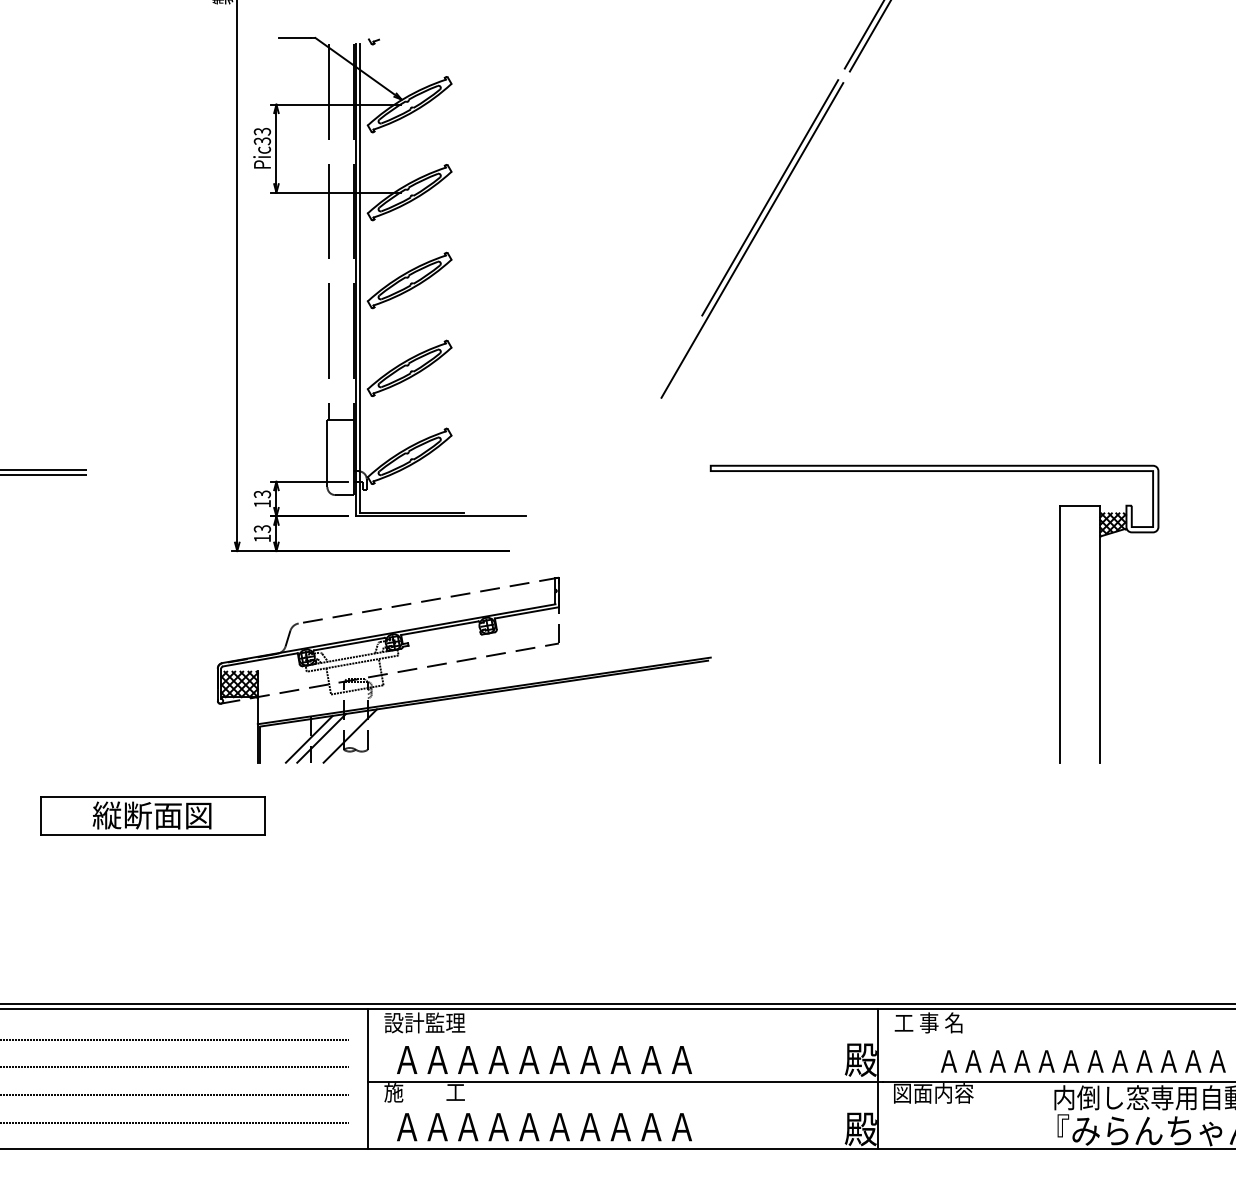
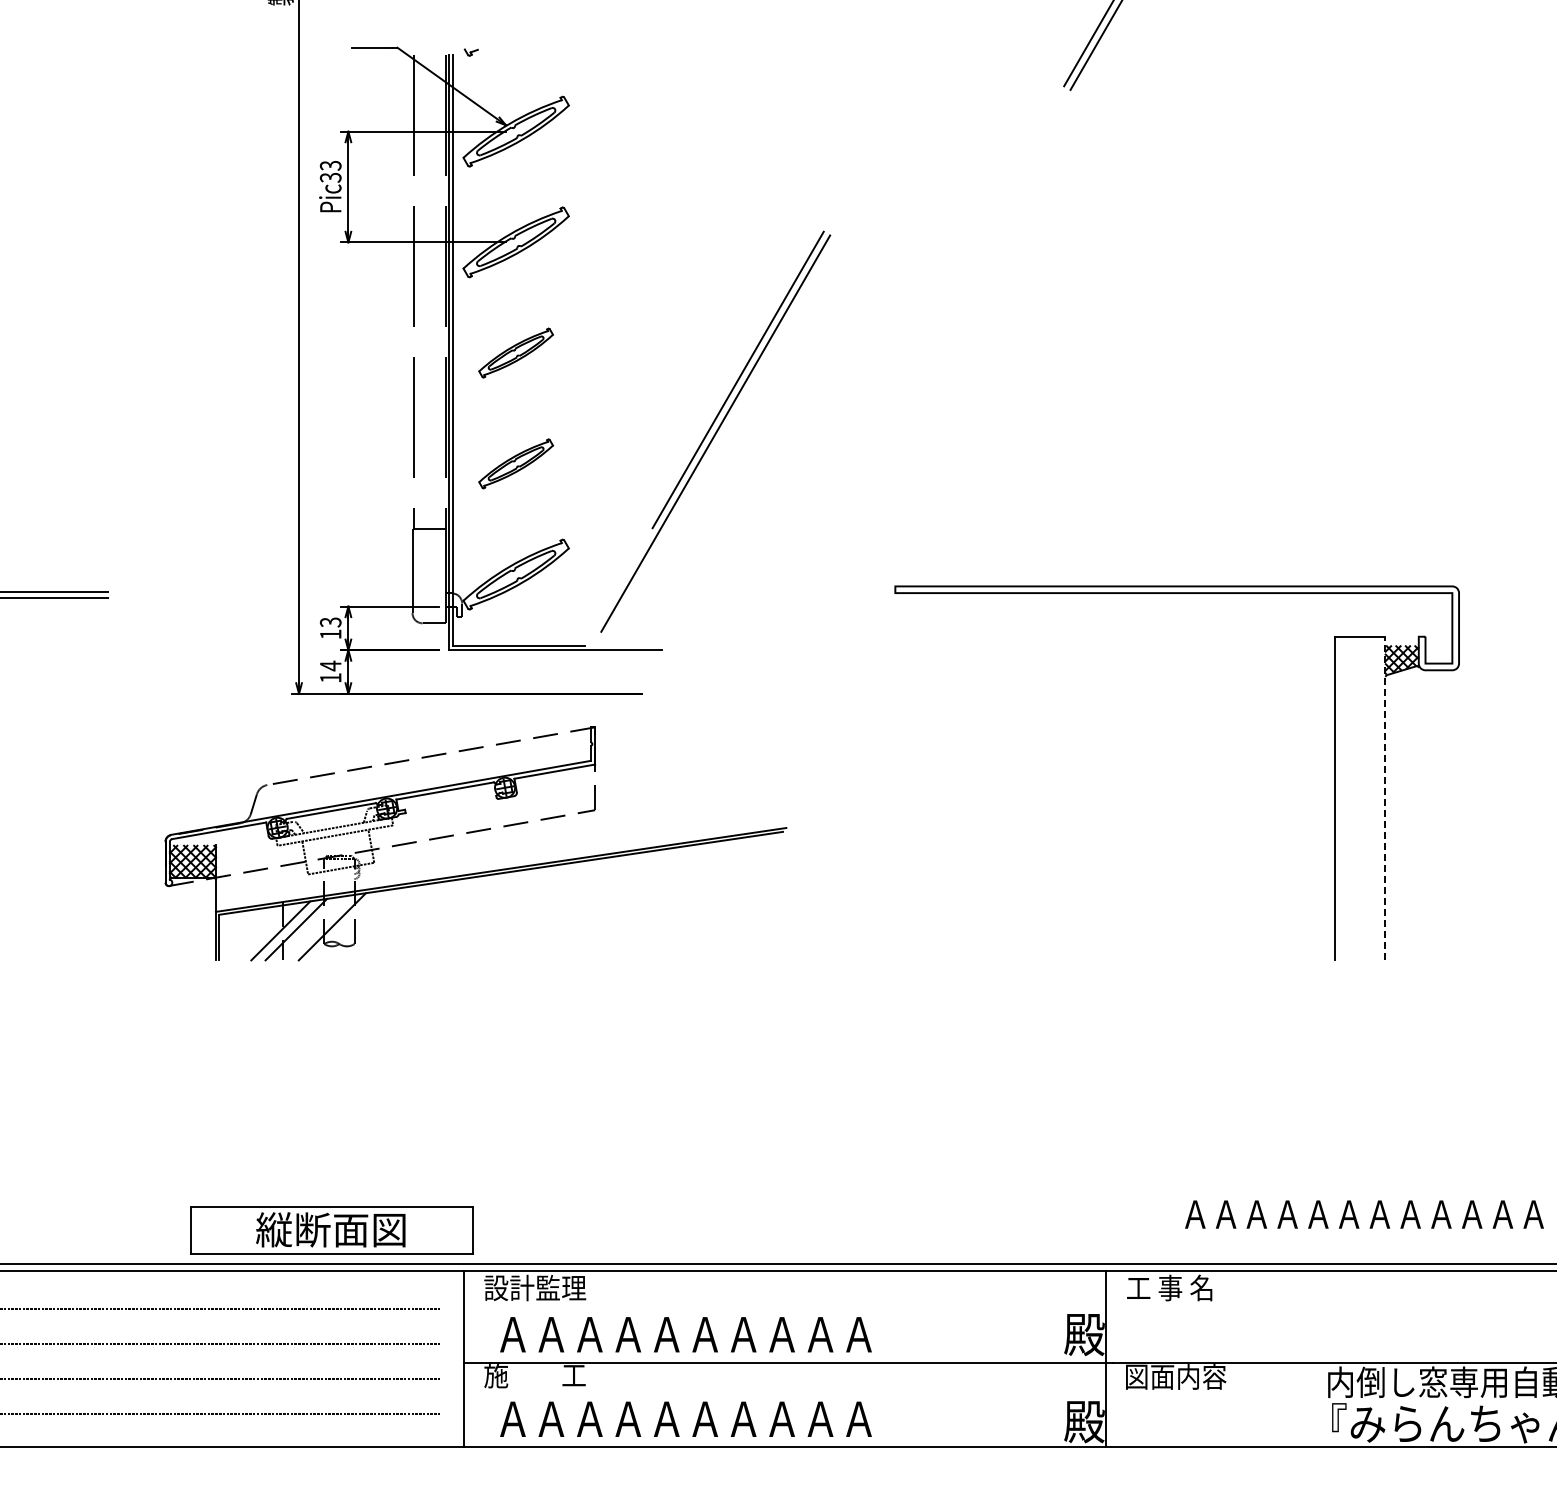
part: (752, 238) -> (715, 431), moved
part: (409, 280) -> (515, 352), size x0.7
part: (409, 368) -> (515, 463), size x0.7
text: (262, 528) -> (330, 665), 13 -> 14
line: (1100, 634) -> (1385, 798), solid -> dashed
part: (460, 661) -> (471, 833), moved
part: (152, 816) -> (331, 1230), moved
text: (1083, 1061) -> (1364, 1214), moved

